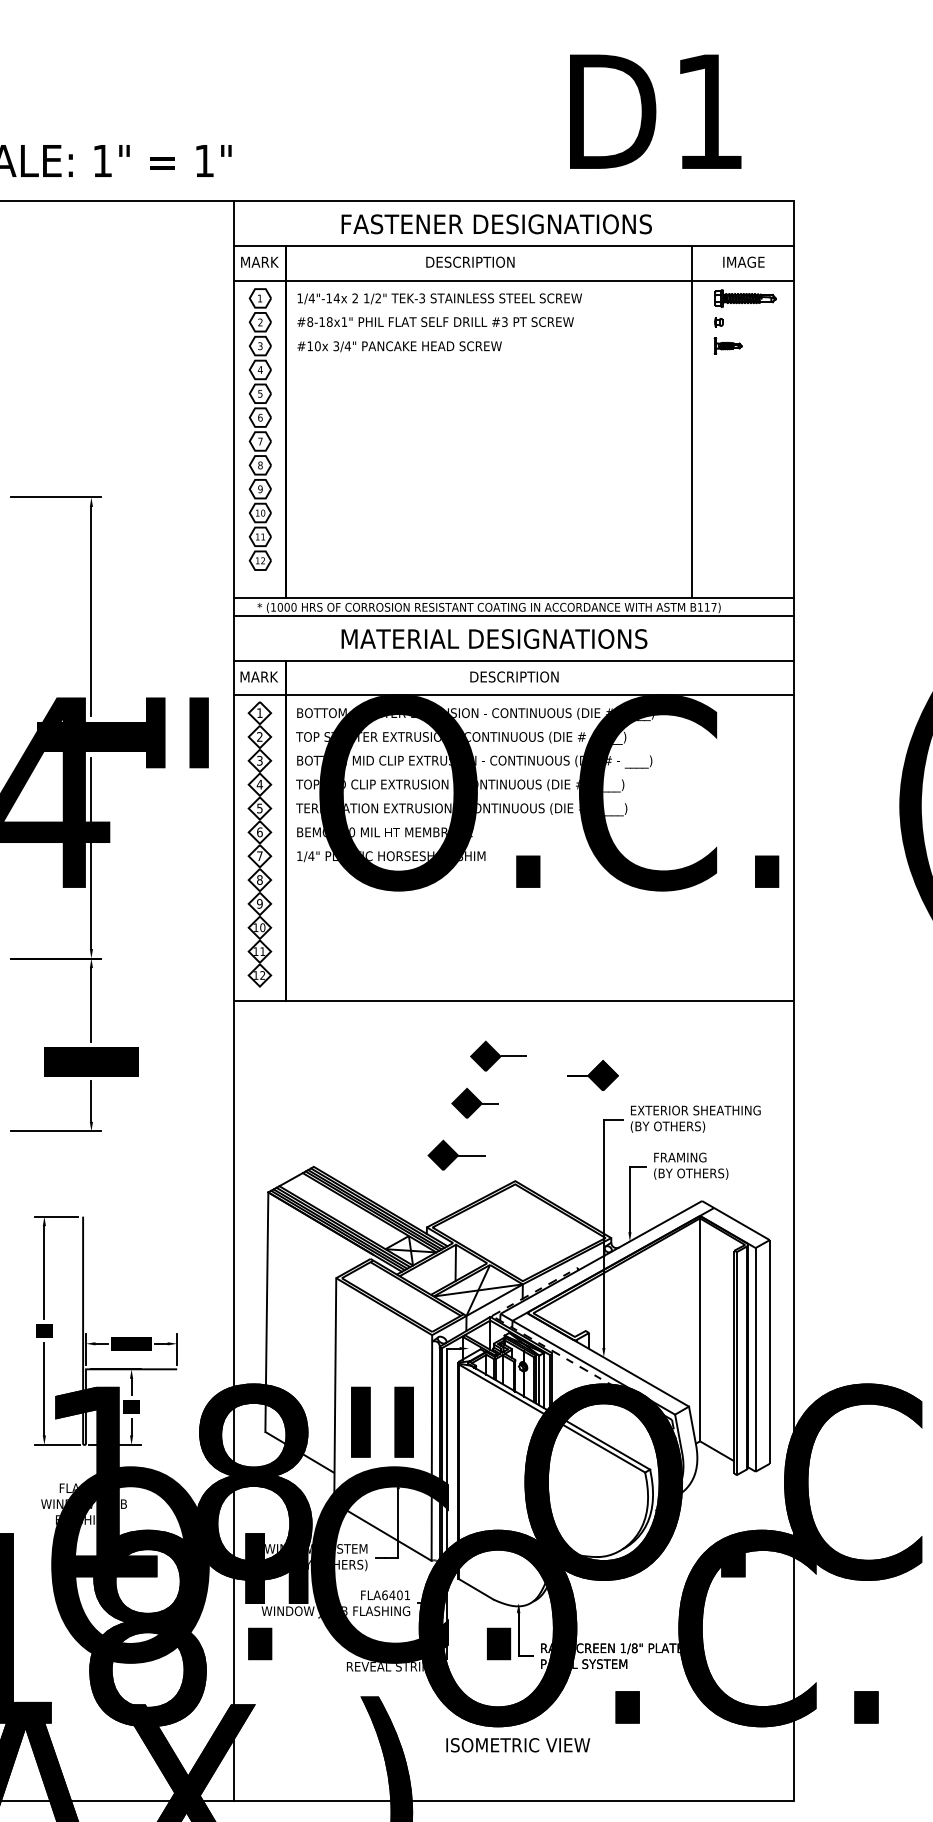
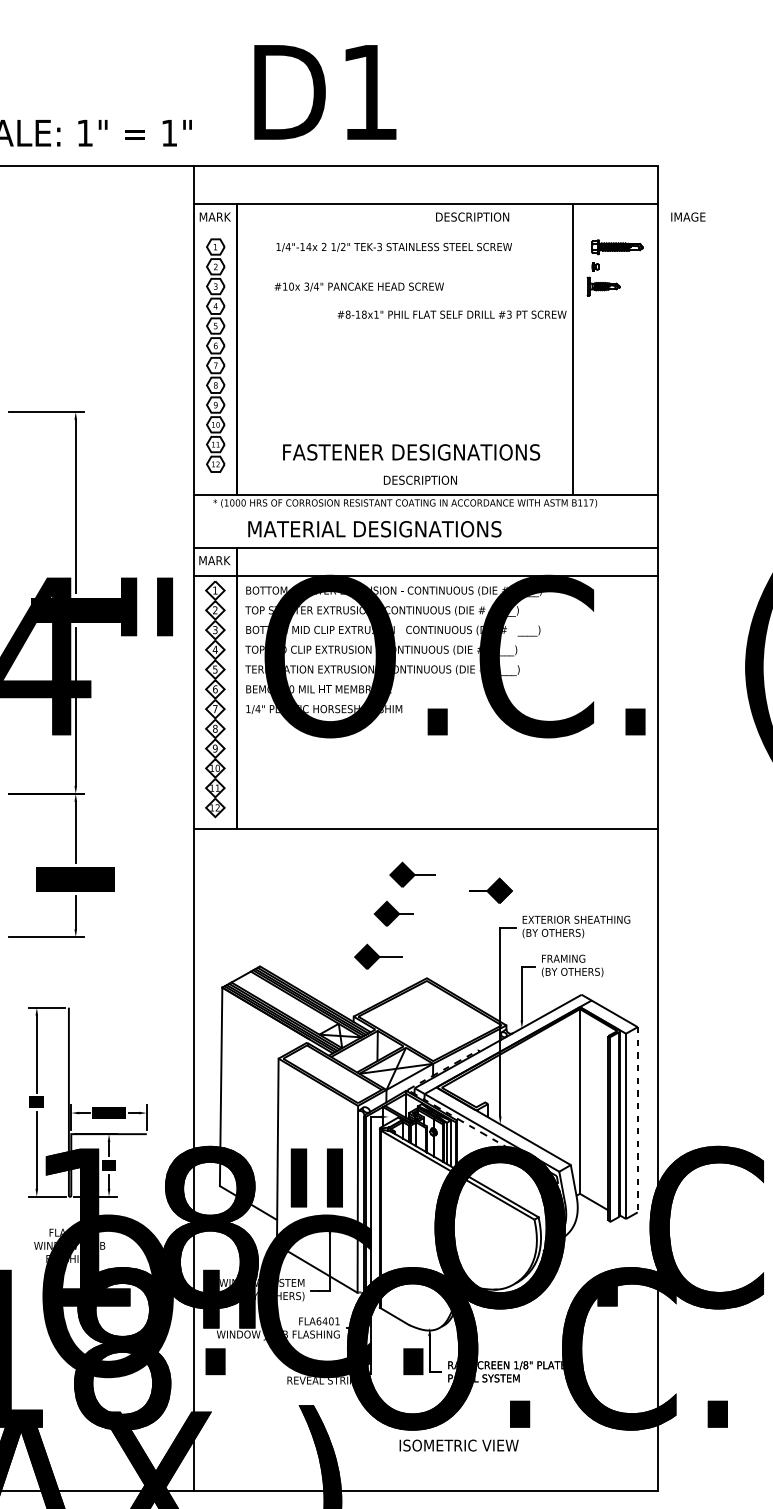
text: (655, 111) -> (325, 92), moved
text: (496, 224) -> (411, 452), moved
text: (470, 261) -> (472, 216), moved
text: (743, 261) -> (688, 216), moved
line: (514, 280) -> (426, 232), removed
text: (439, 298) -> (393, 247), moved
text: (435, 321) -> (451, 314), moved
part: (727, 345) -> (602, 286), size x1.4
text: (399, 346) -> (359, 286), moved
line: (514, 615) -> (426, 509), removed
text: (494, 638) -> (374, 528), moved
text: (514, 676) -> (420, 479), moved
line: (769, 1351) -> (637, 1119), solid -> dashed
text: (518, 1745) -> (459, 1445), moved

